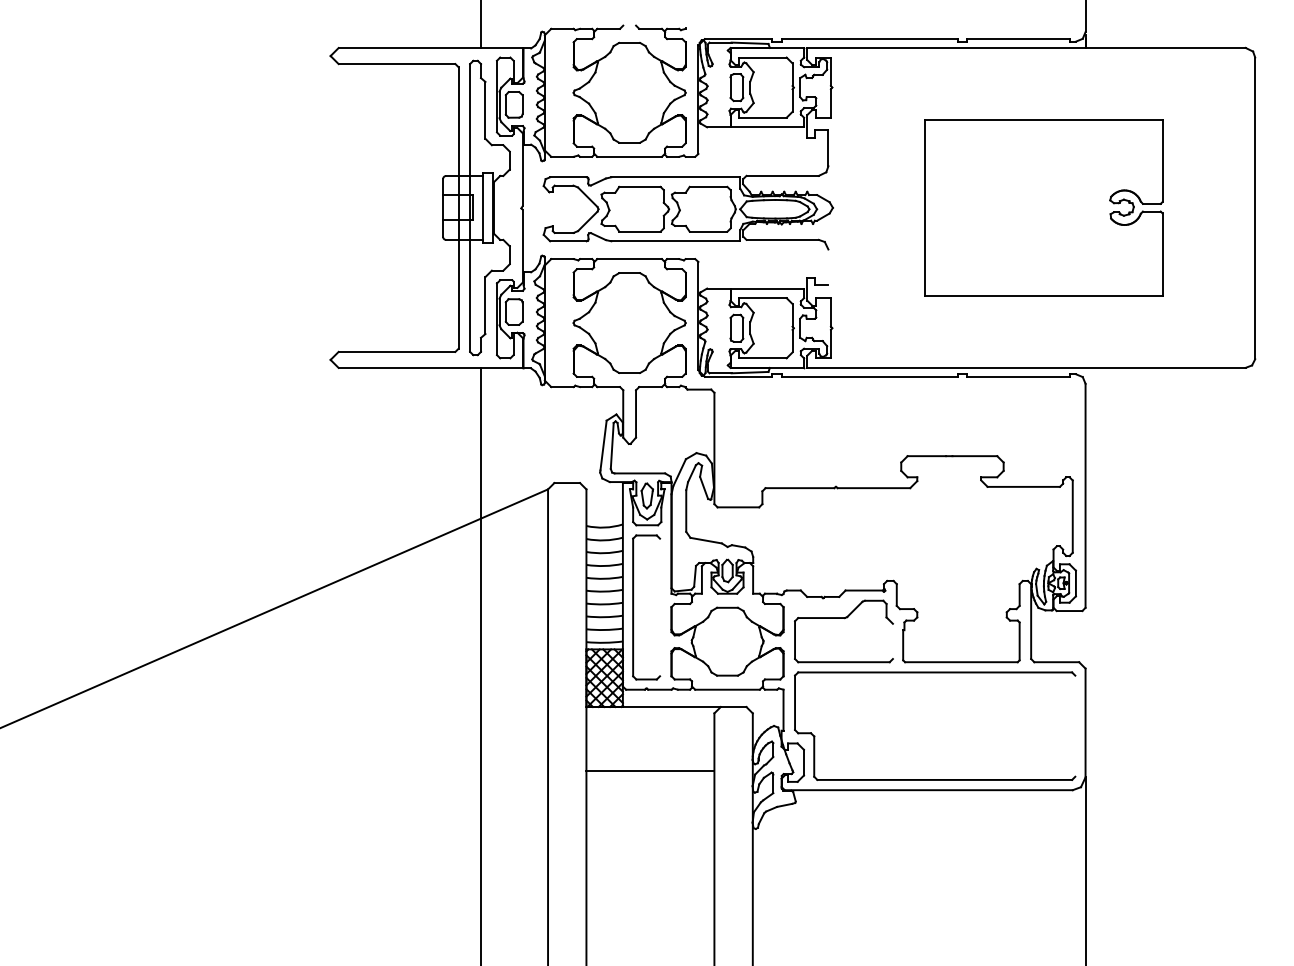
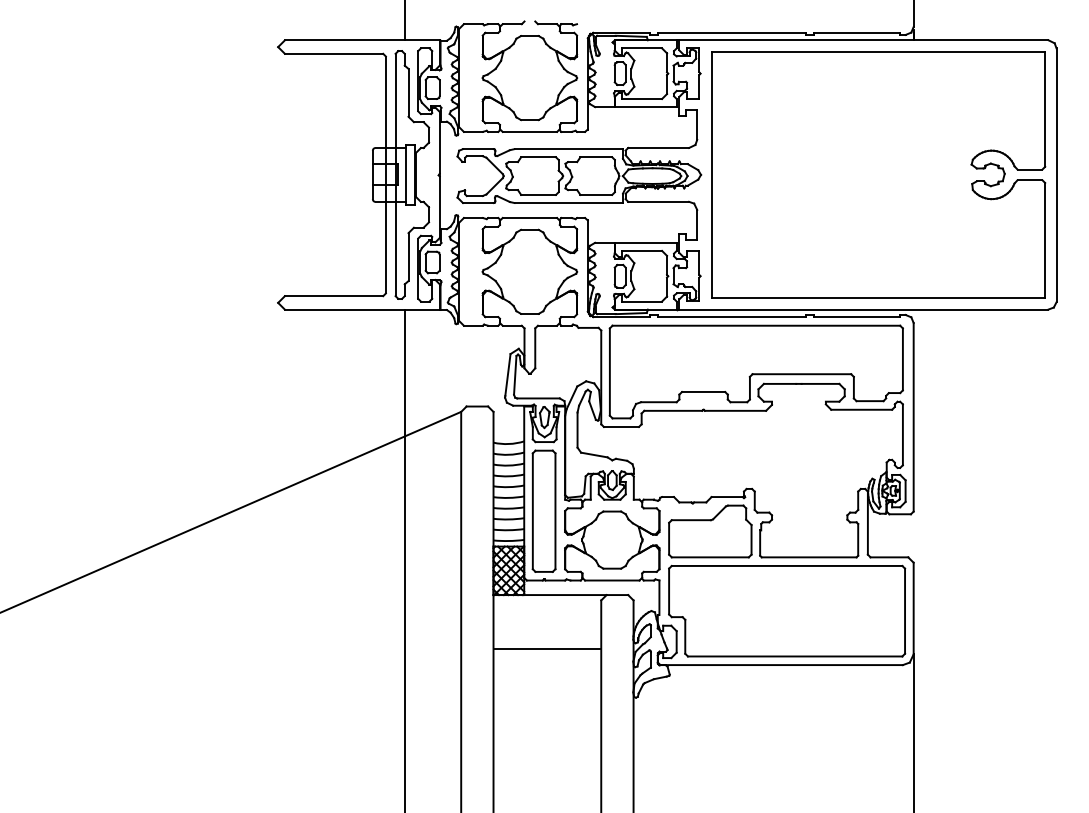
part: (1043, 207) -> (878, 174), size x1.67
line: (828, 267) -> (697, 225), added
part: (898, 442) -> (756, 372), added
line: (660, 607) -> (555, 511), added
line: (892, 641) -> (751, 539), added
line: (1075, 725) -> (905, 610), added

